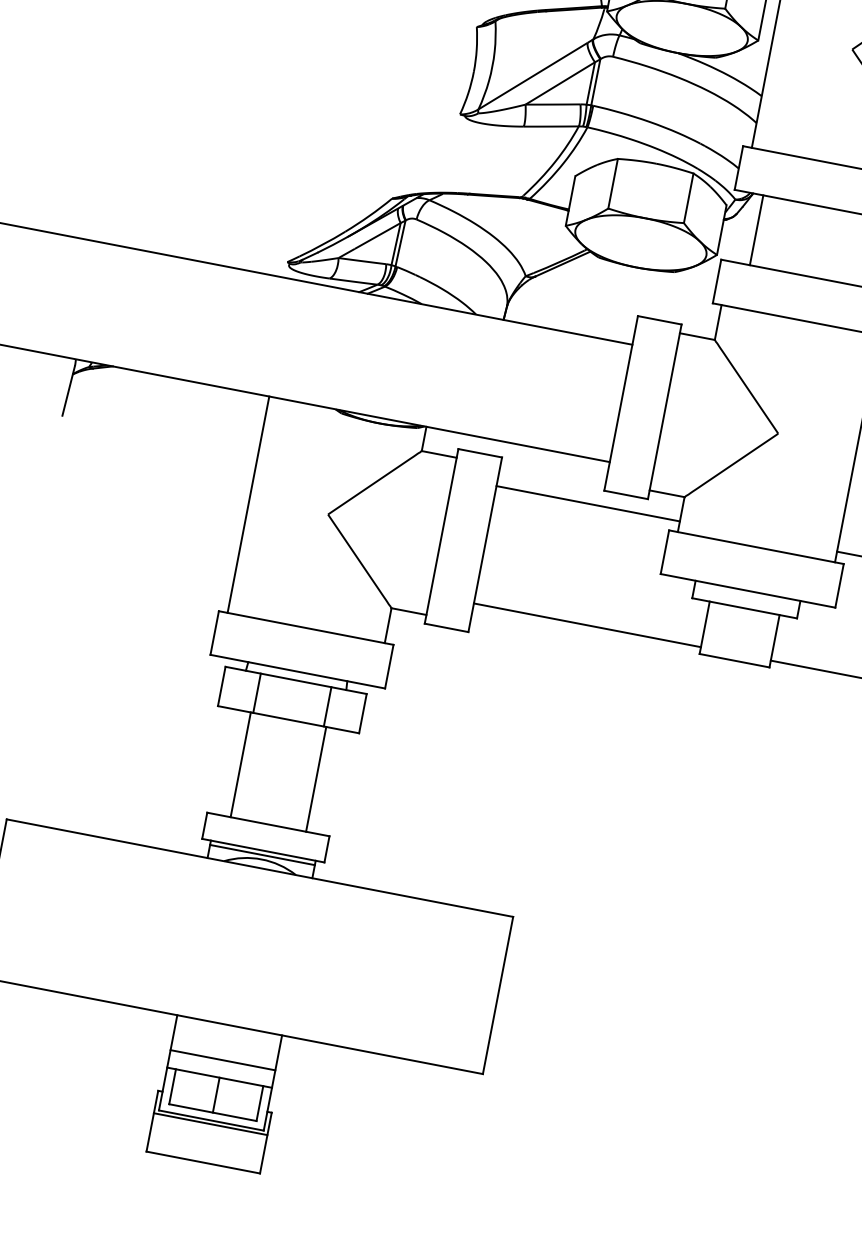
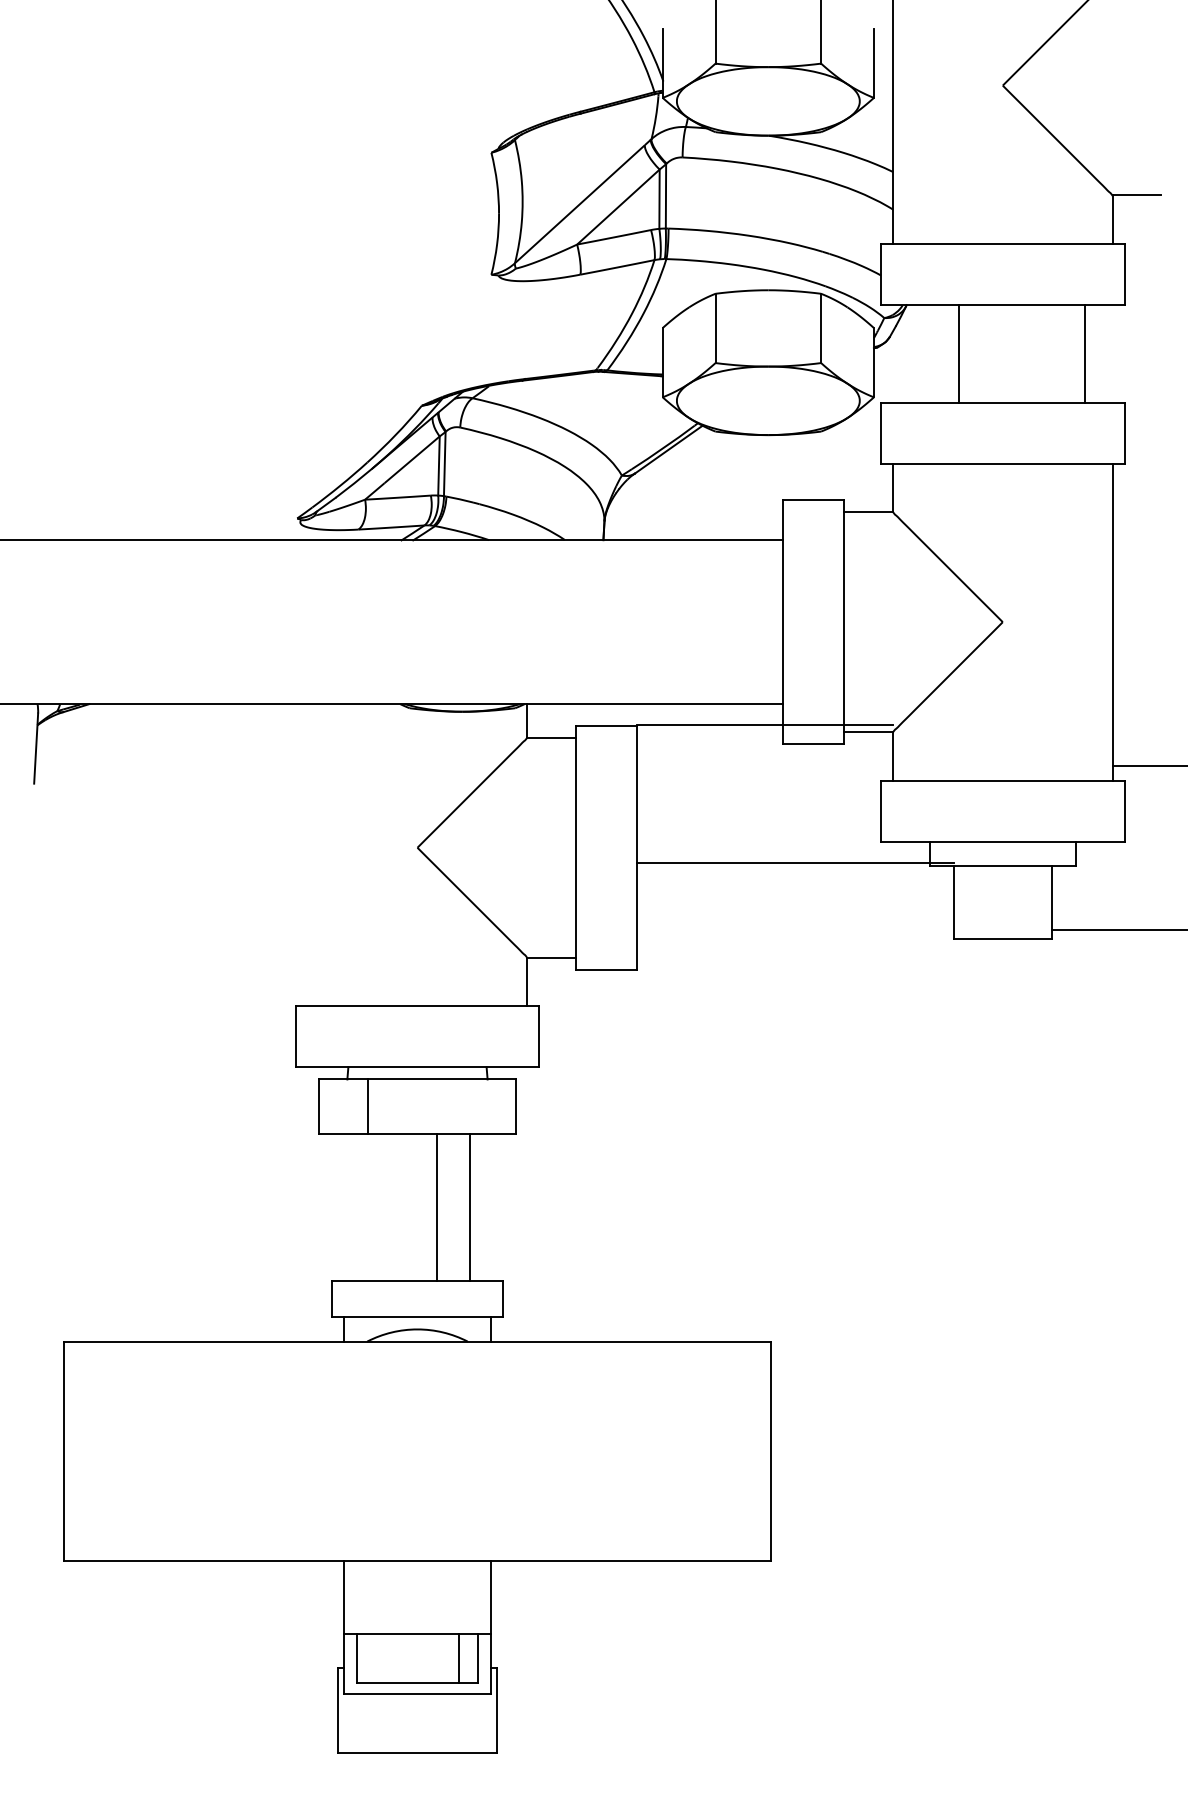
line: (756, 229) -> (958, 353), moved
line: (587, 503) -> (764, 724), moved
line: (248, 504) -> (307, 855), removed
line: (587, 625) -> (795, 862), moved
line: (327, 706) -> (466, 1106), removed
line: (240, 764) -> (436, 1207), moved
line: (262, 855) -> (417, 1323), removed
line: (223, 1059) -> (417, 1609), removed
line: (216, 1095) -> (458, 1658), moved
line: (210, 1124) -> (417, 1699), removed

